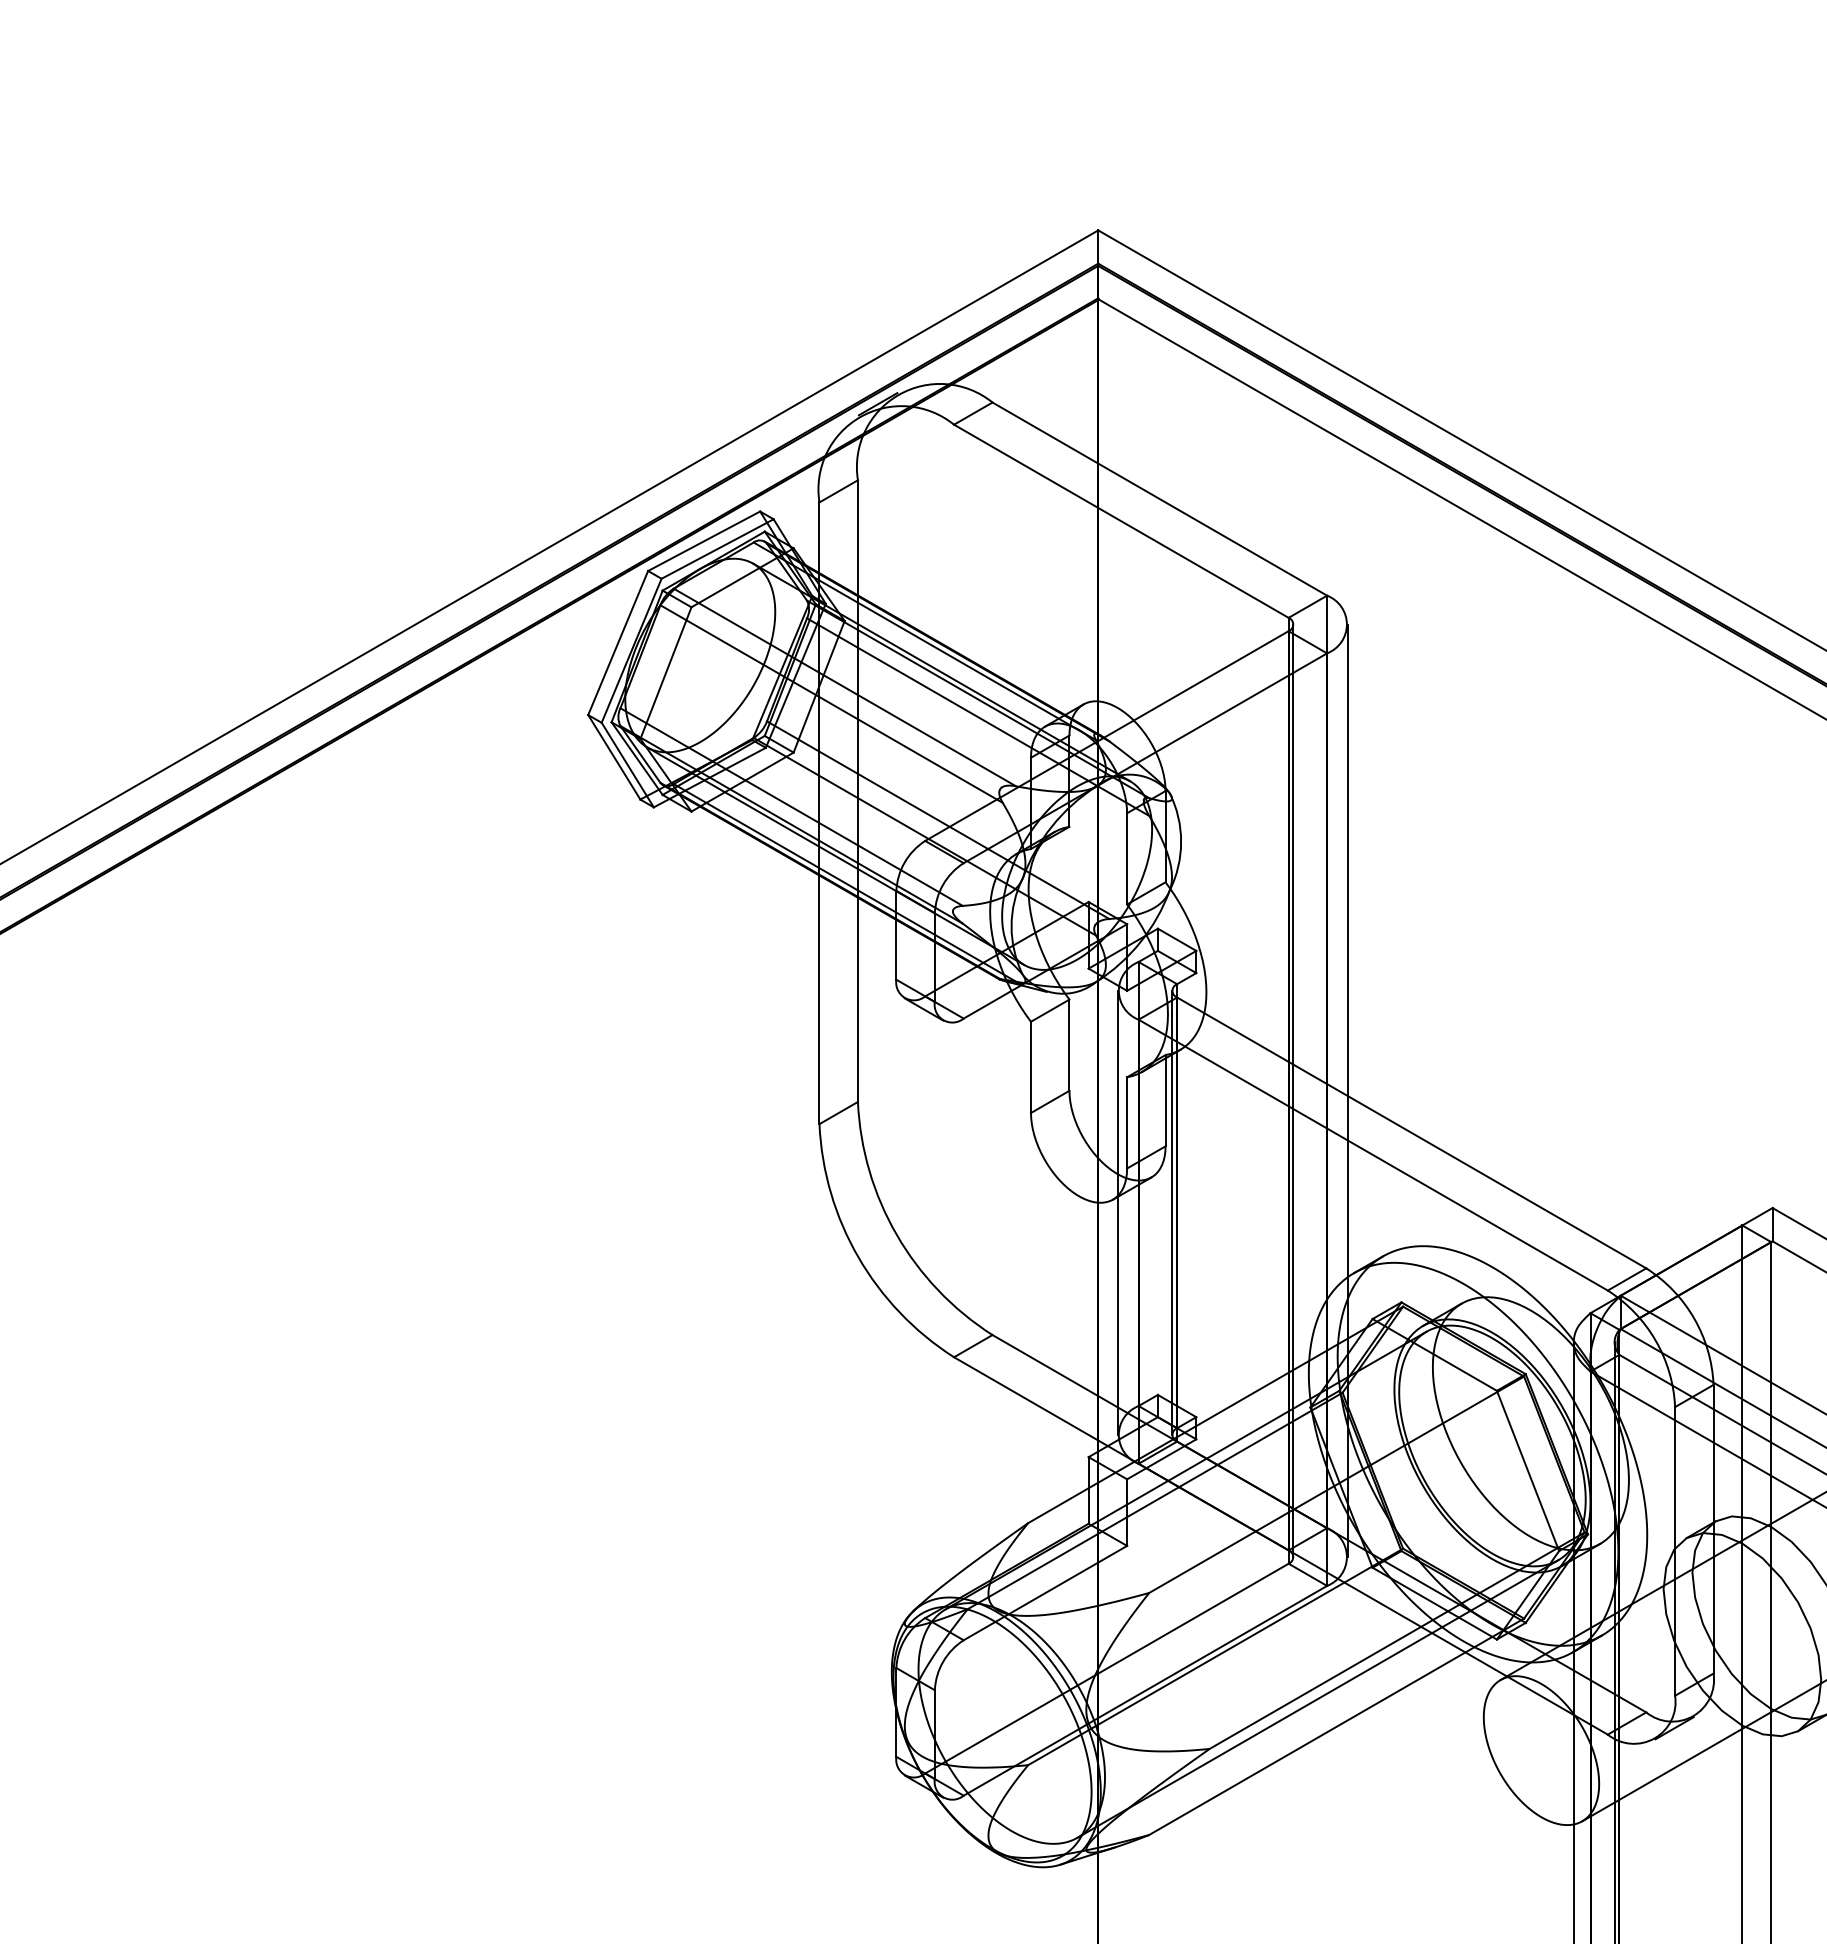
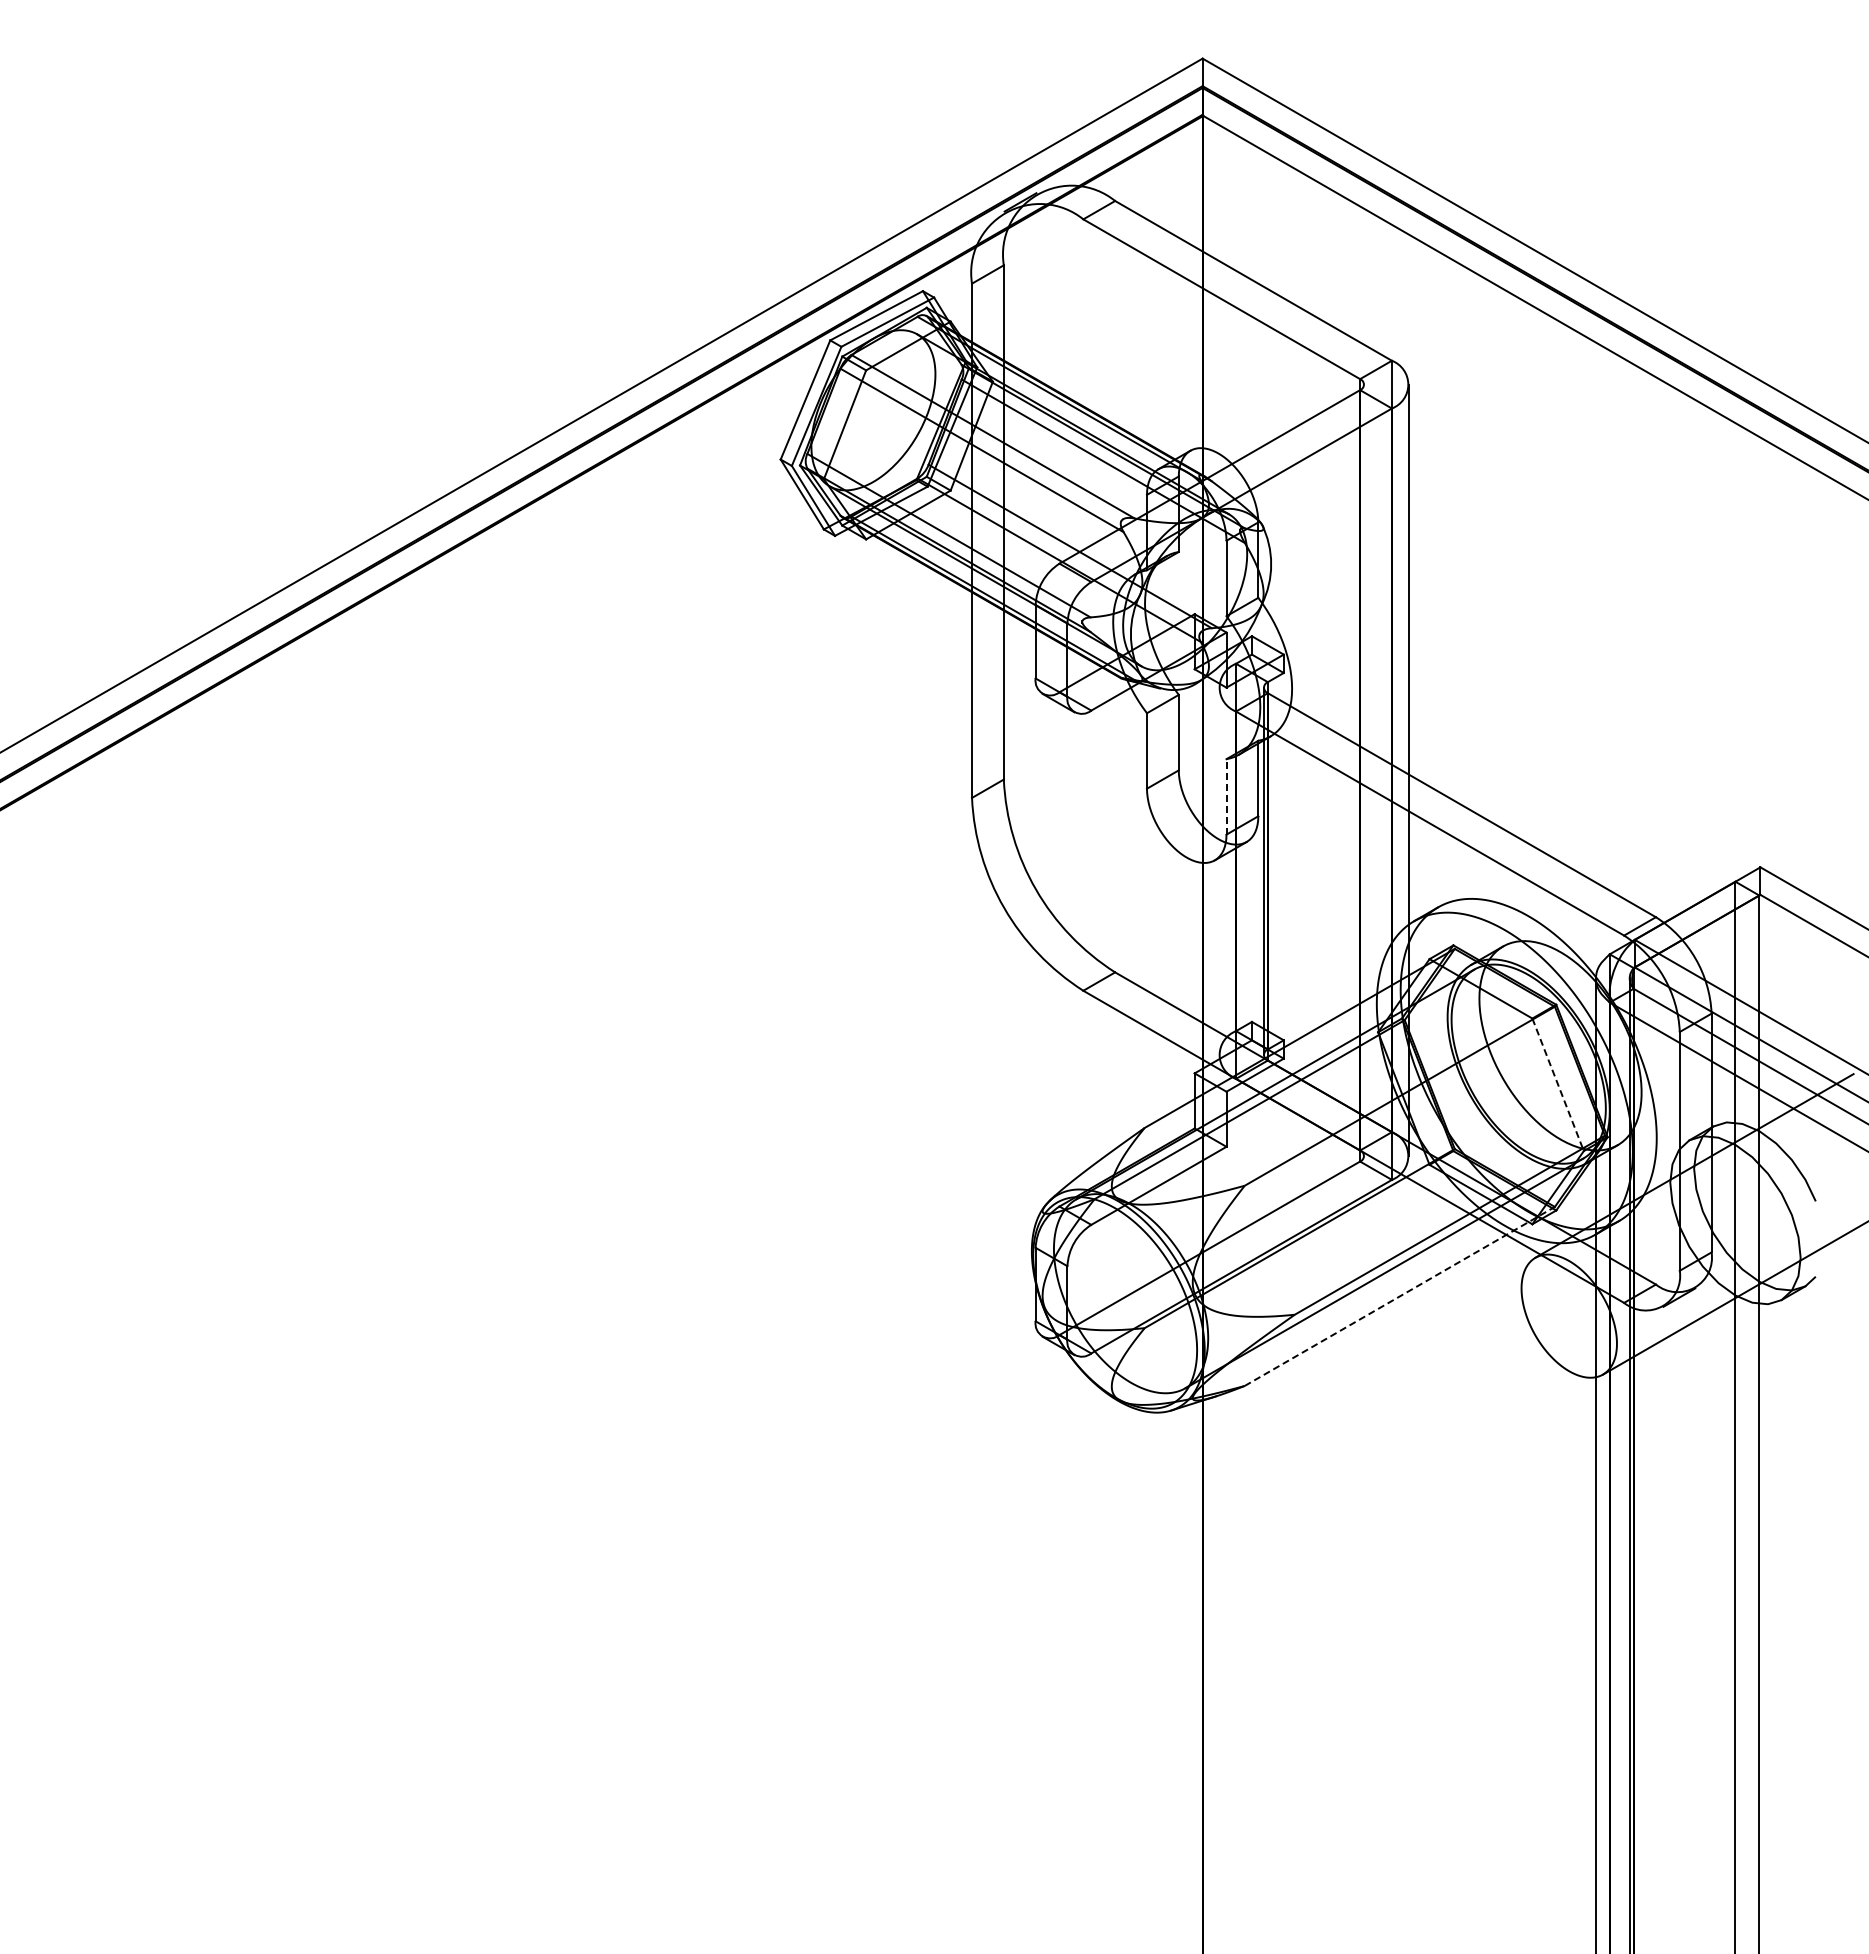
line: (1293, 1090) -> (1364, 770), removed
line: (1127, 1122) -> (1226, 796), solid -> dashed
line: (1117, 1213) -> (1218, 871), removed
line: (1528, 1471) -> (1558, 1085), solid -> dashed
line: (1337, 1726) -> (1400, 1296), solid -> dashed

